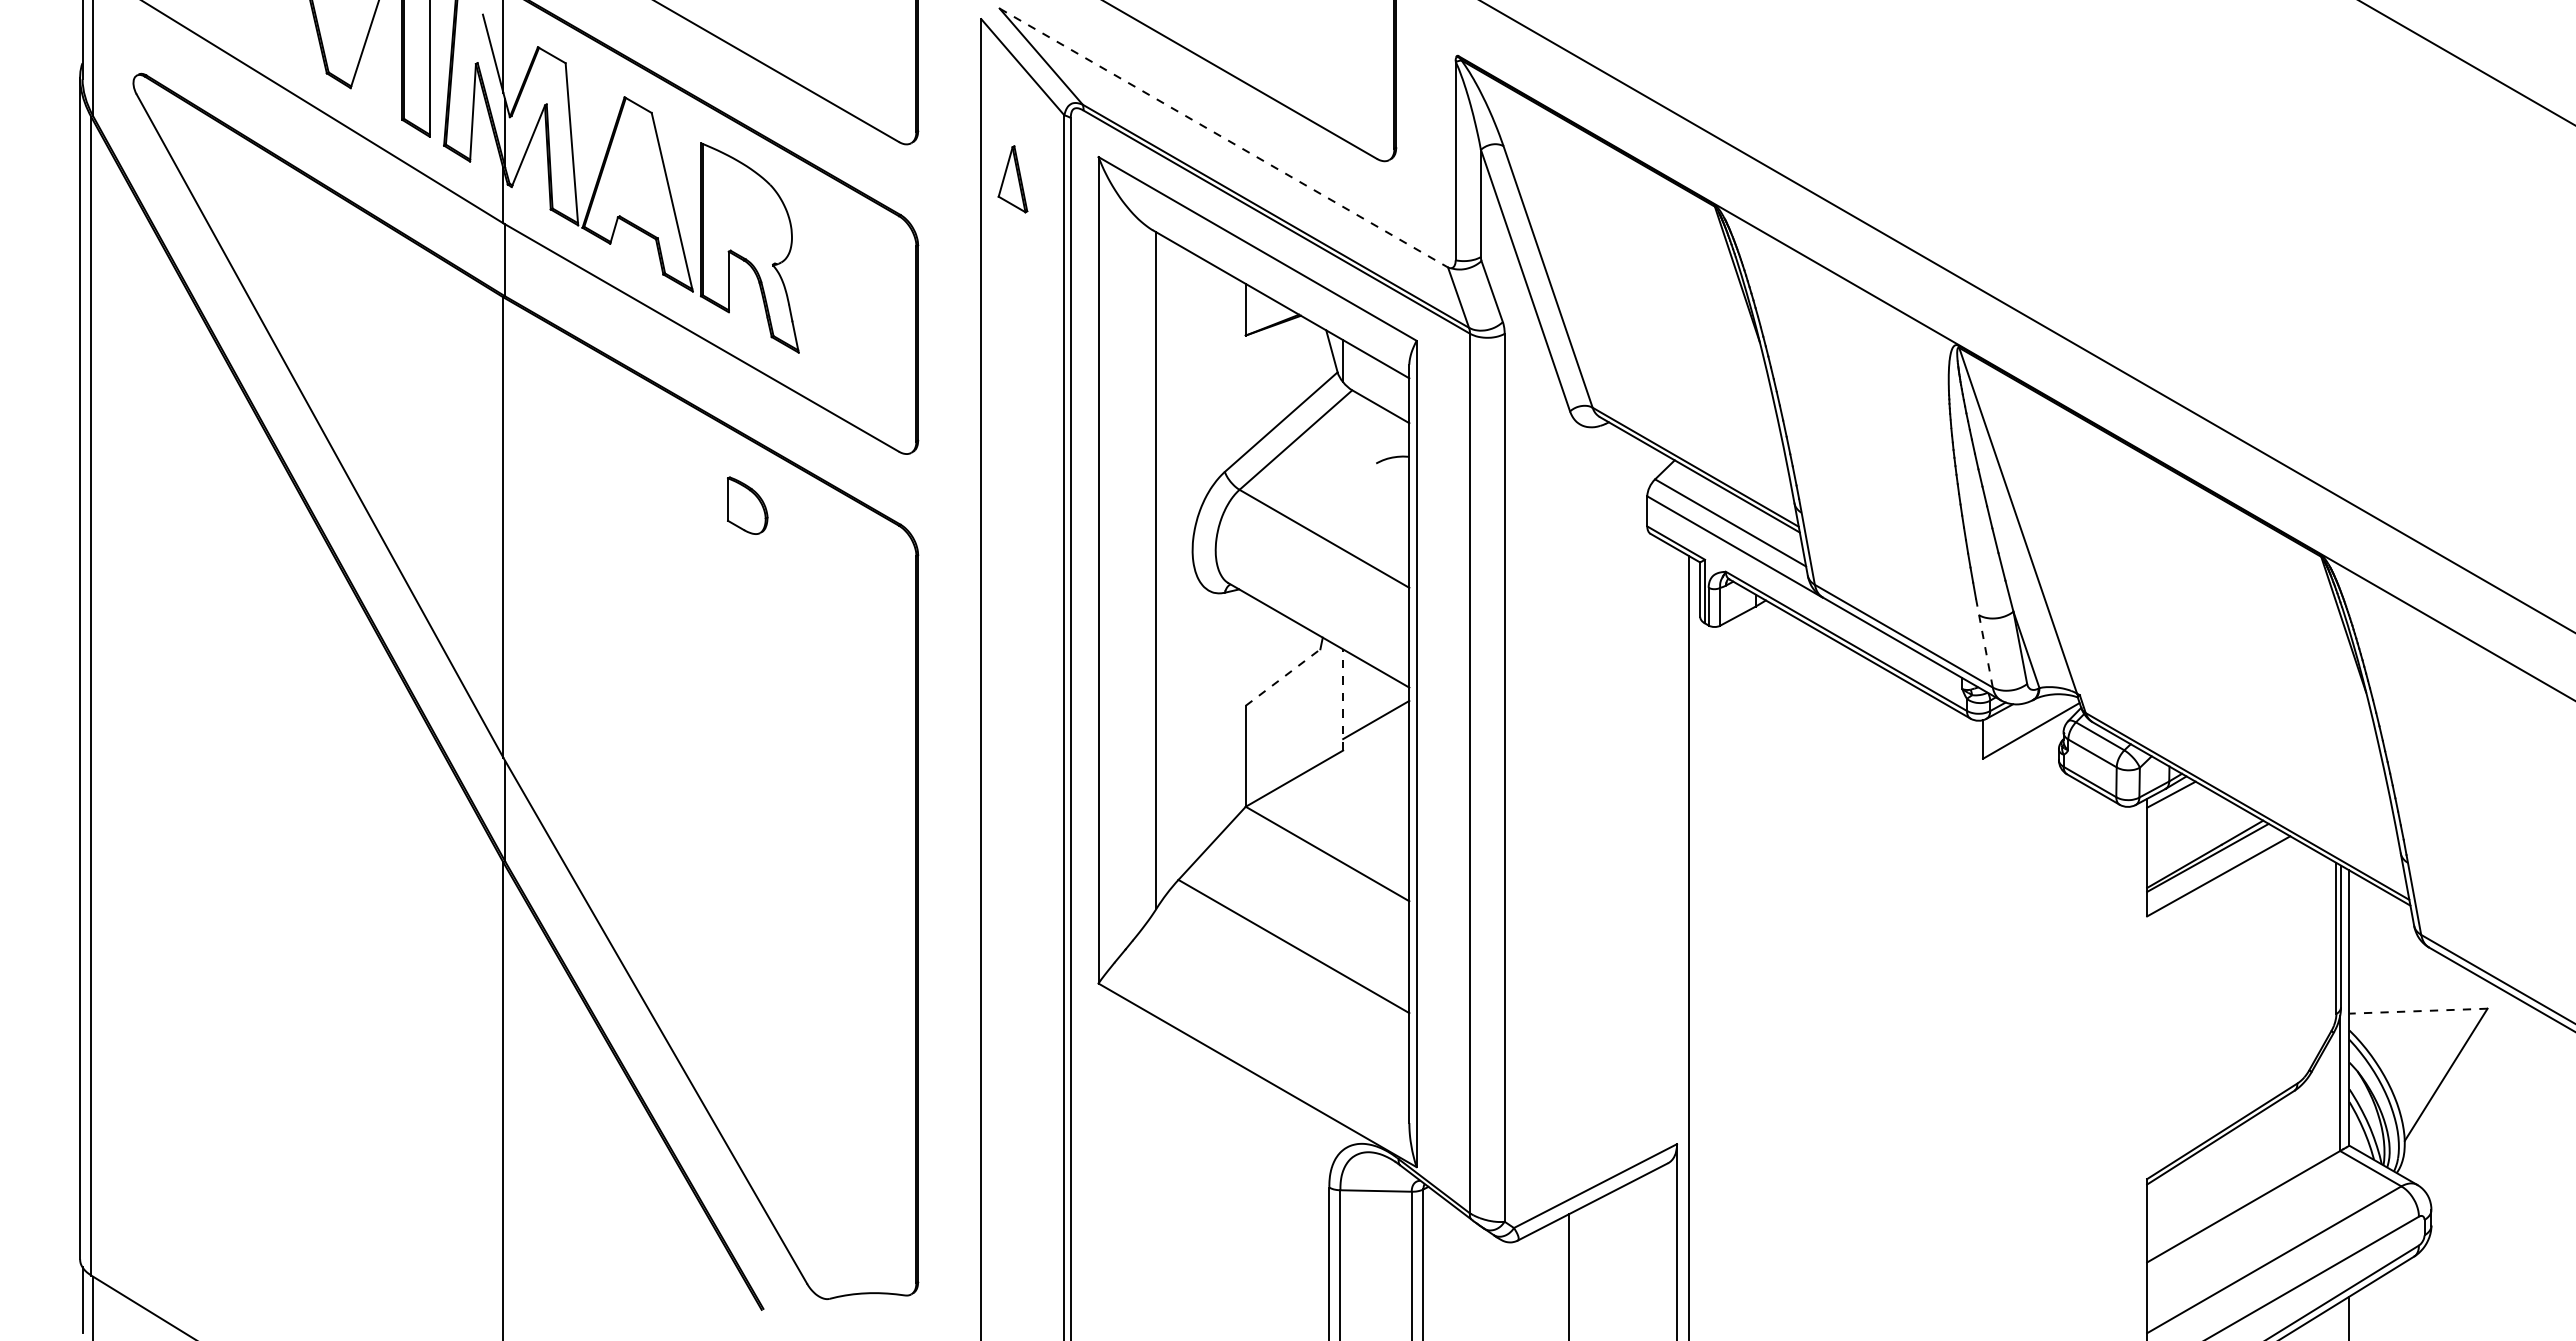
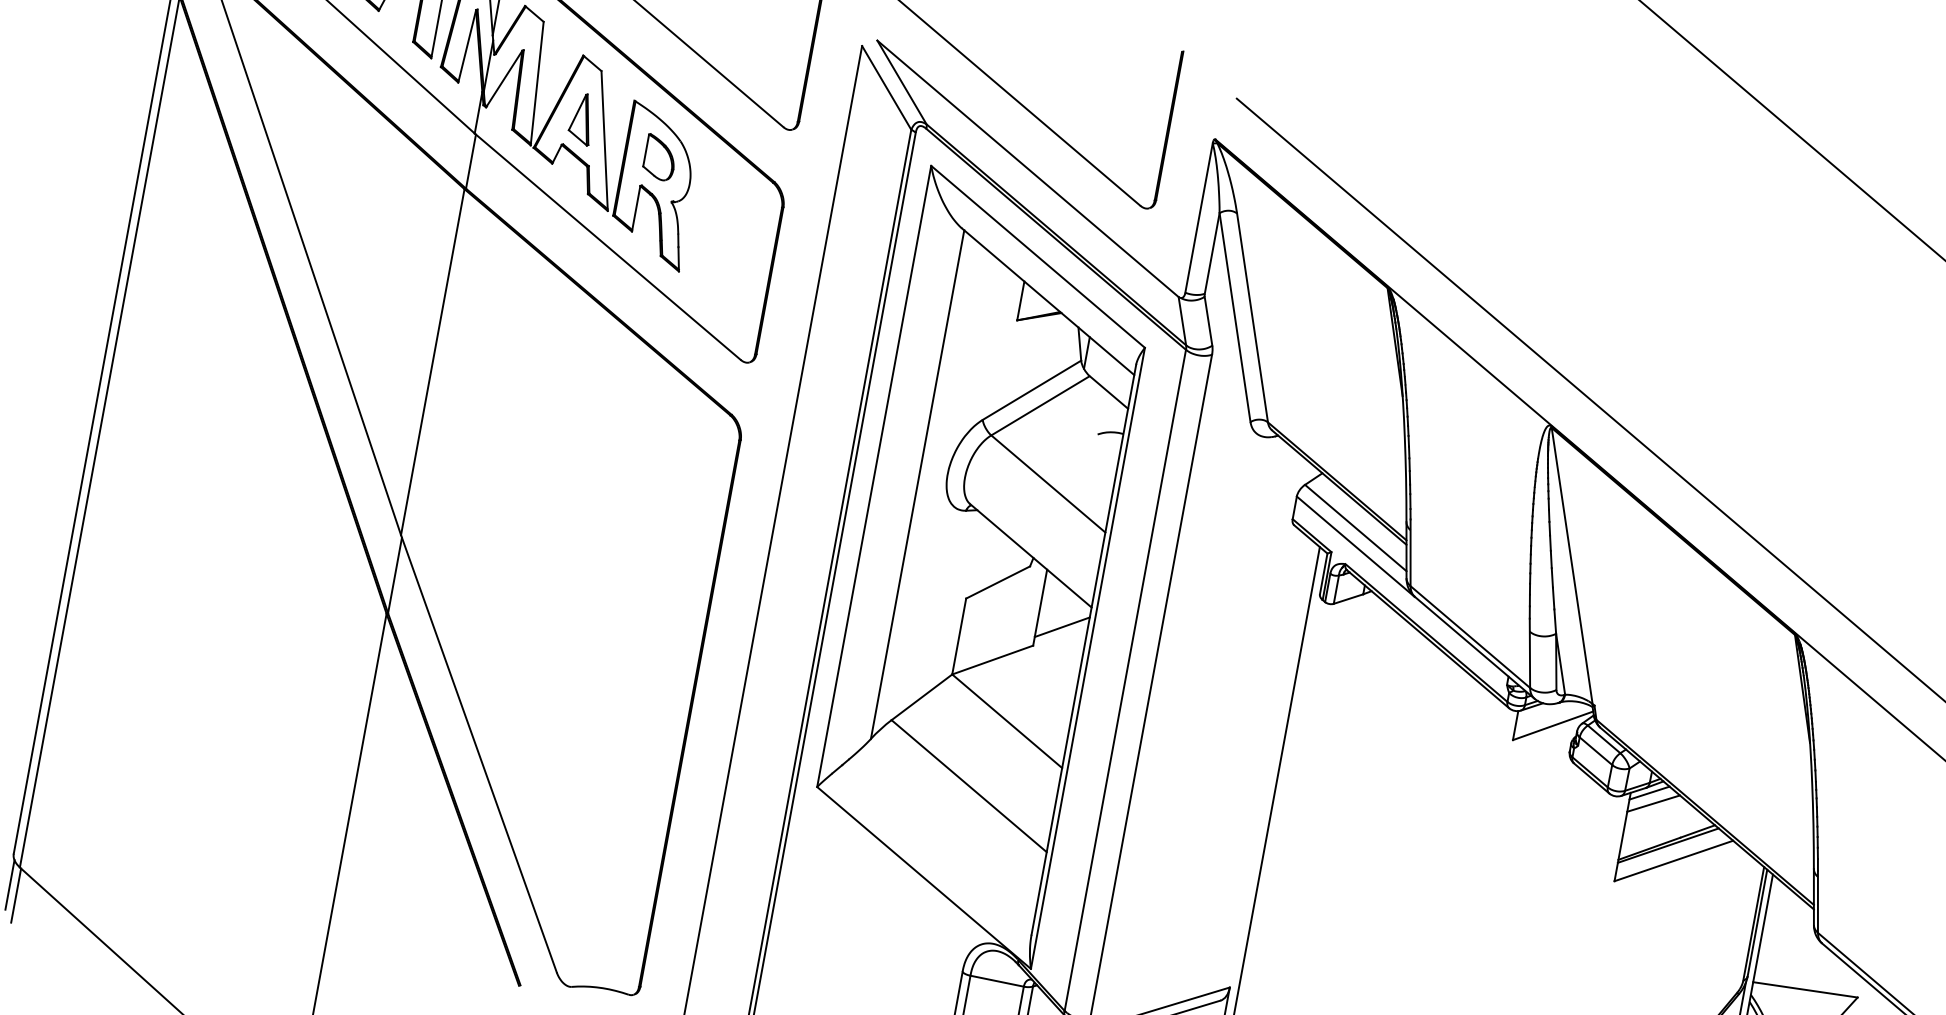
line: (1223, 138) -> (1027, 169), dashed -> solid
part: (1012, 179) -> (581, 119), moved
part: (747, 505) -> (660, 157), moved
line: (1984, 643) -> (1529, 653), dashed -> solid
line: (1283, 677) -> (998, 582), dashed -> solid
line: (1343, 700) -> (1040, 608), dashed -> solid
line: (2179, 807) -> (1653, 803), added
line: (2418, 1011) -> (1805, 990), dashed -> solid

